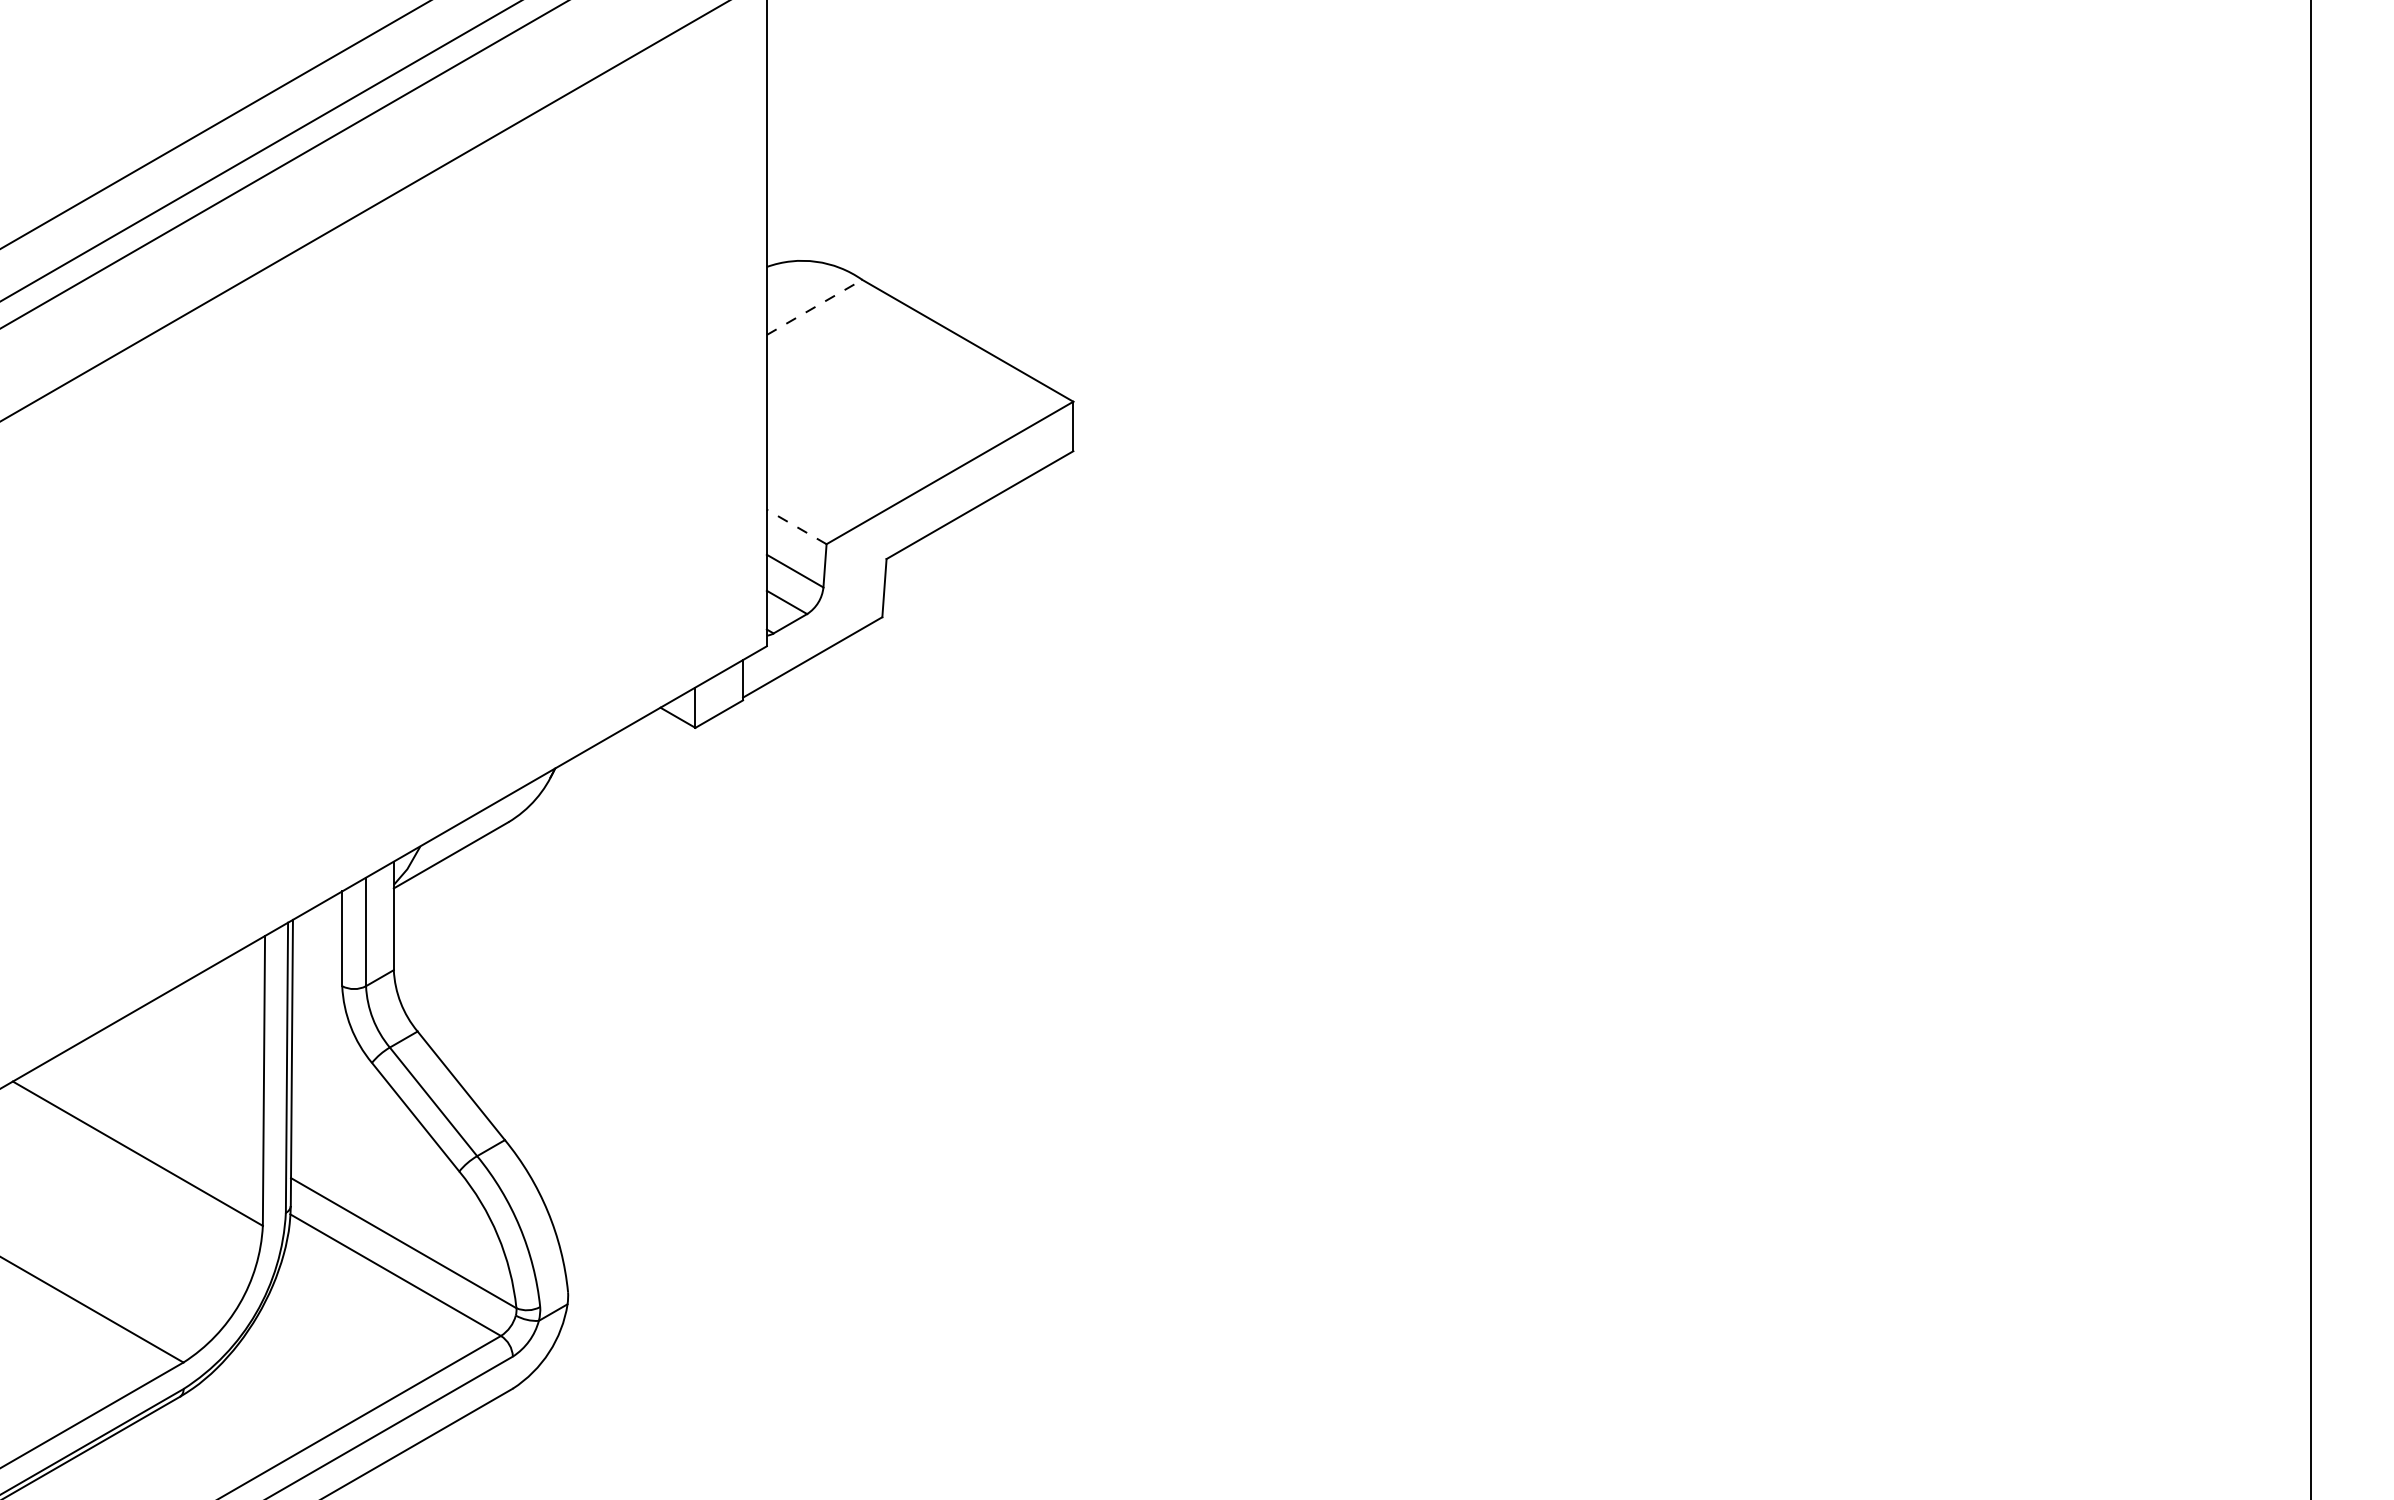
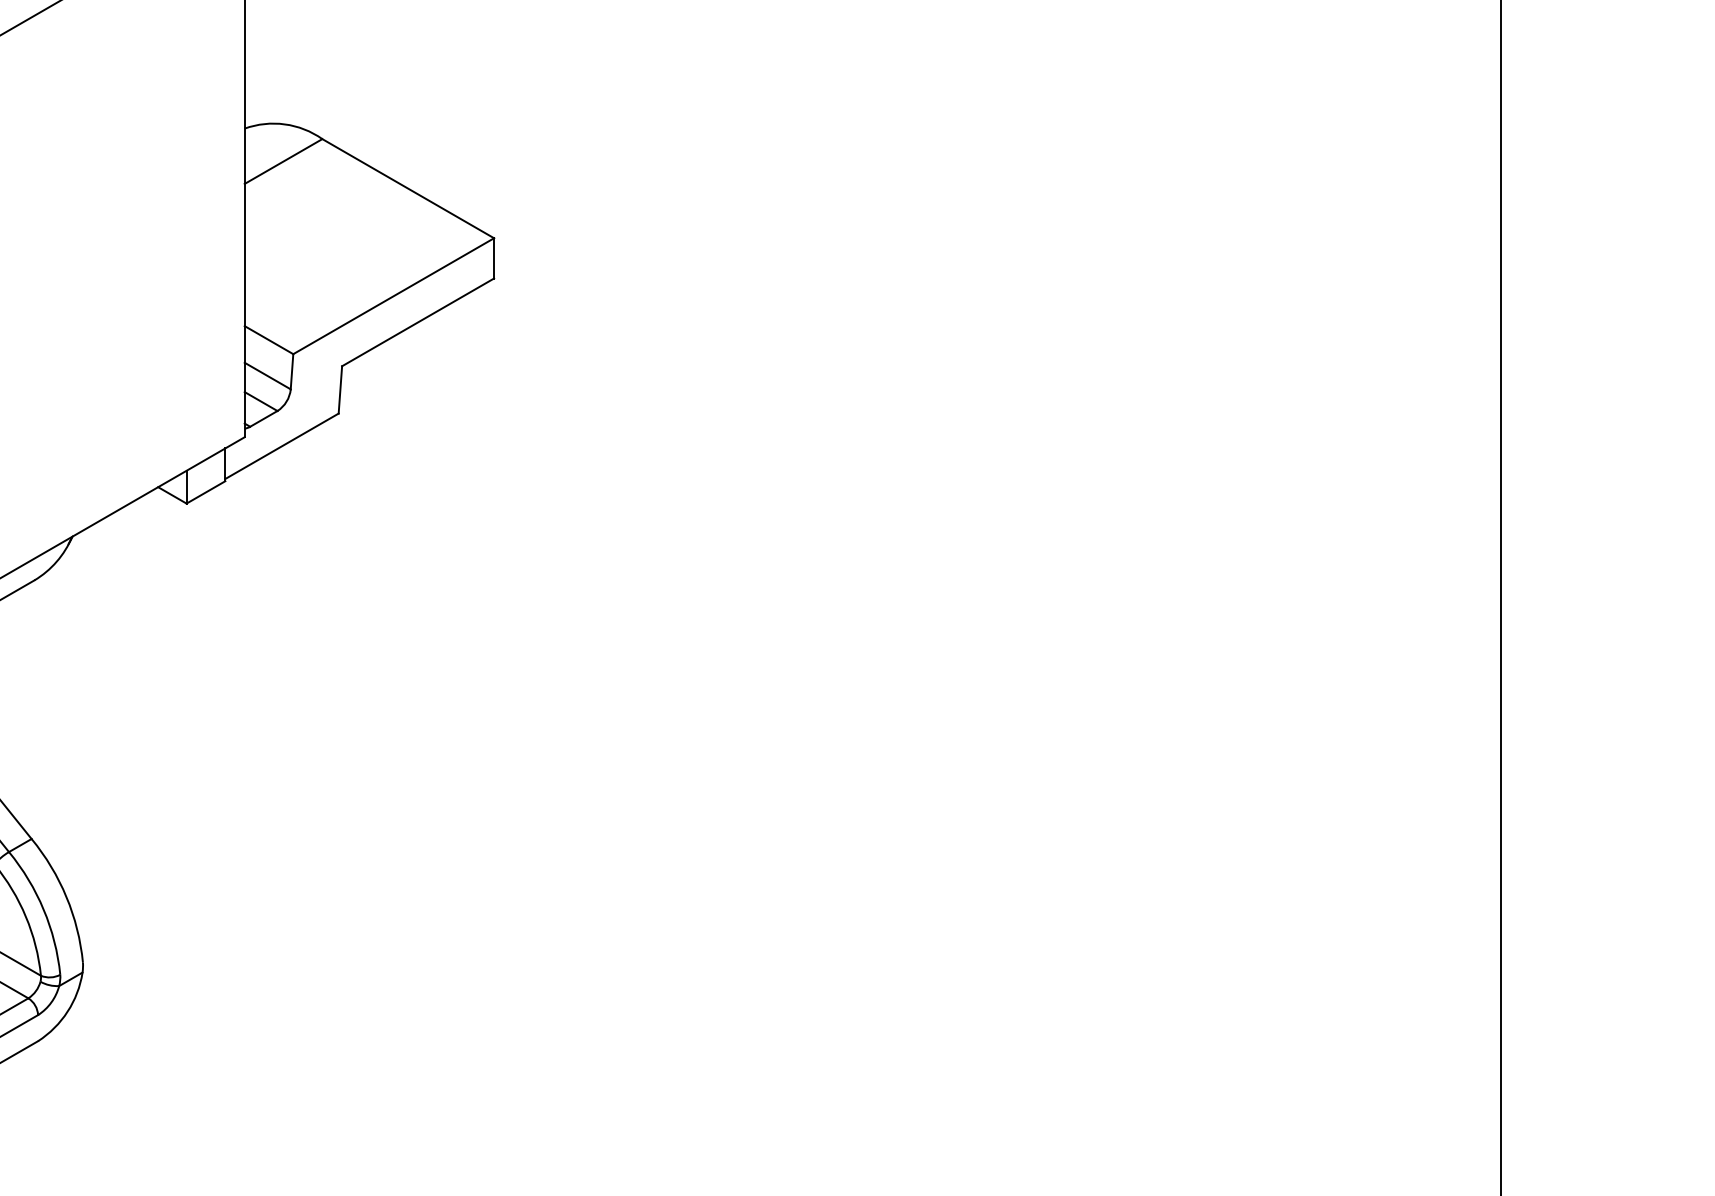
line: (815, 307) -> (284, 161), dashed -> solid
line: (796, 526) -> (268, 339), dashed -> solid

